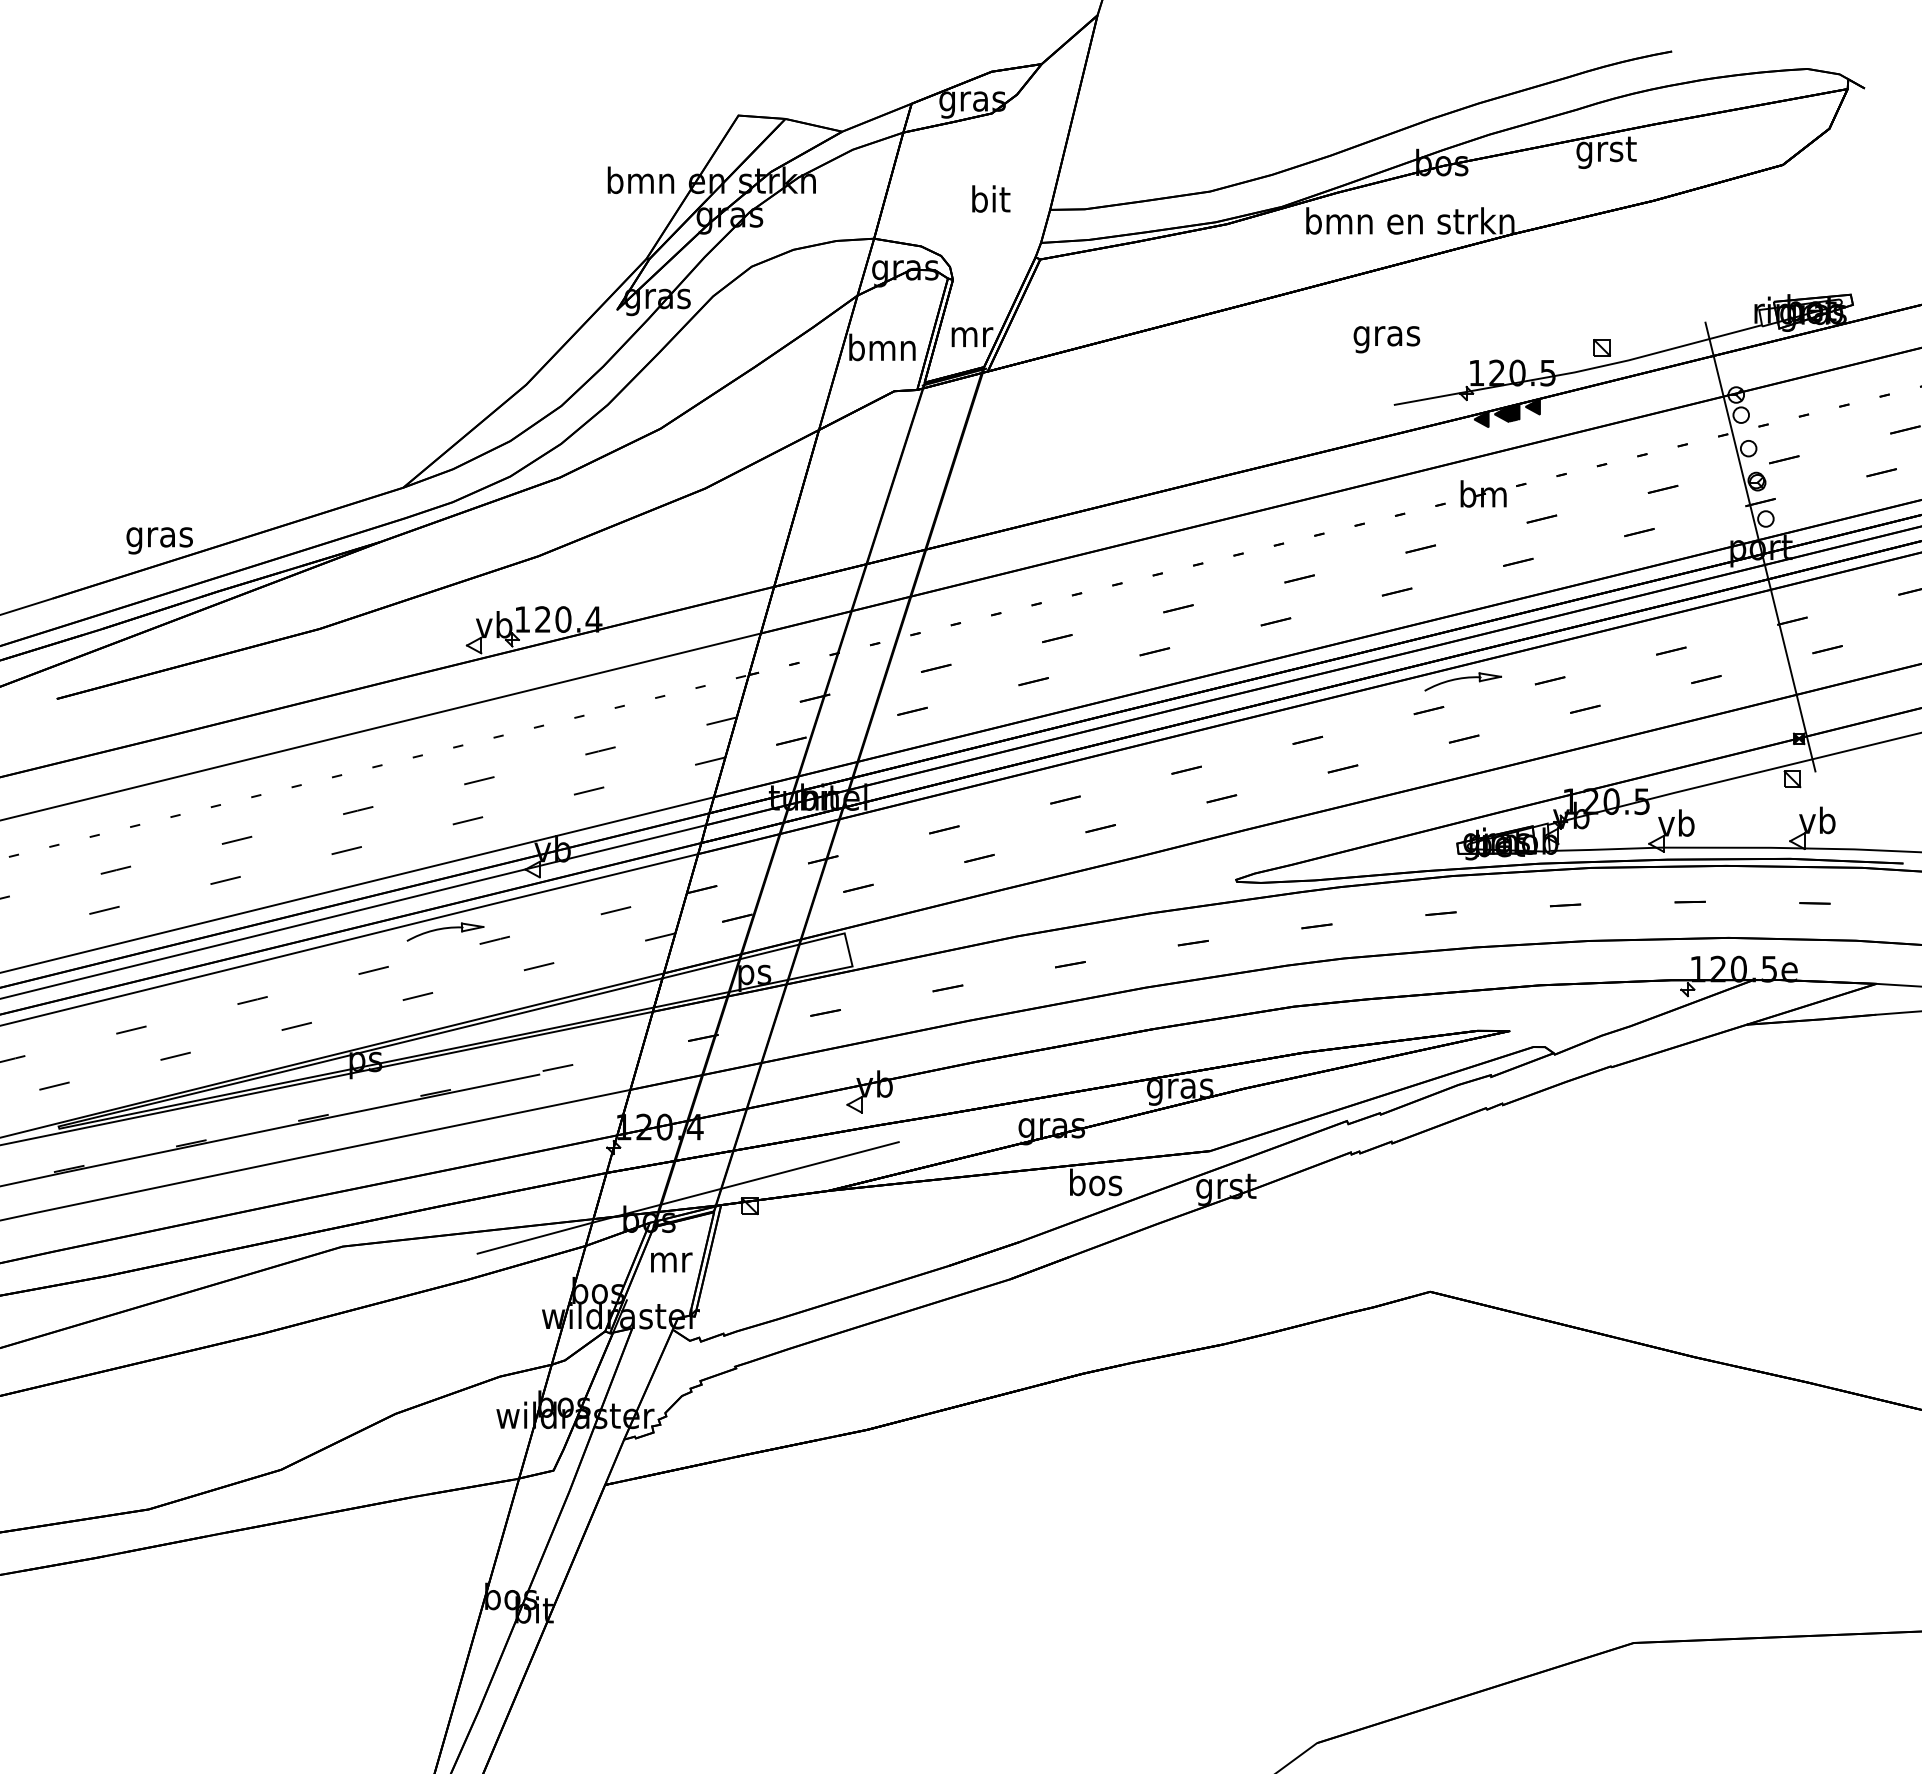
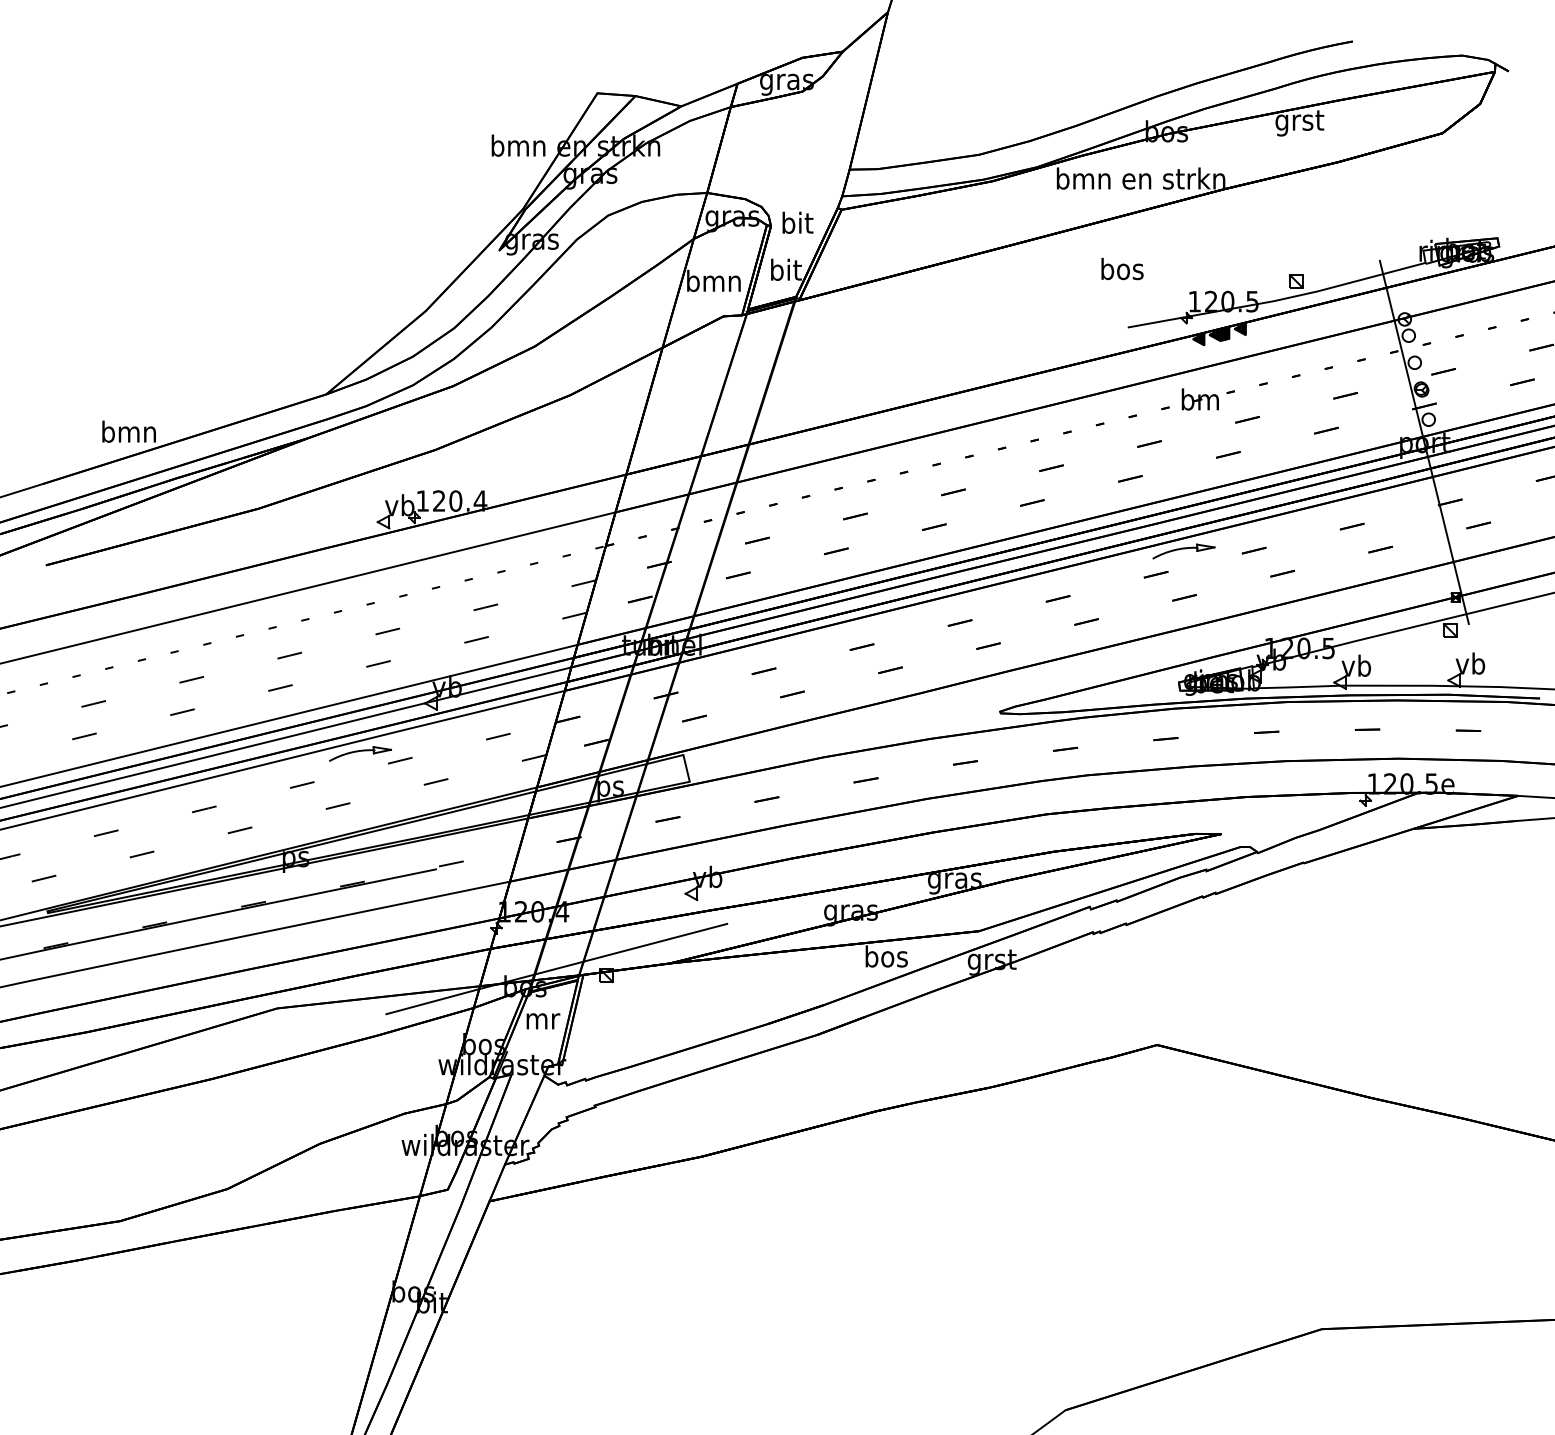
text: (990, 198) -> (797, 222), moved
text: (972, 333) -> (786, 269), mr -> bit
text: (1386, 335) -> (1121, 271), gras -> bos
text: (158, 537) -> (128, 434), gras -> bmn

